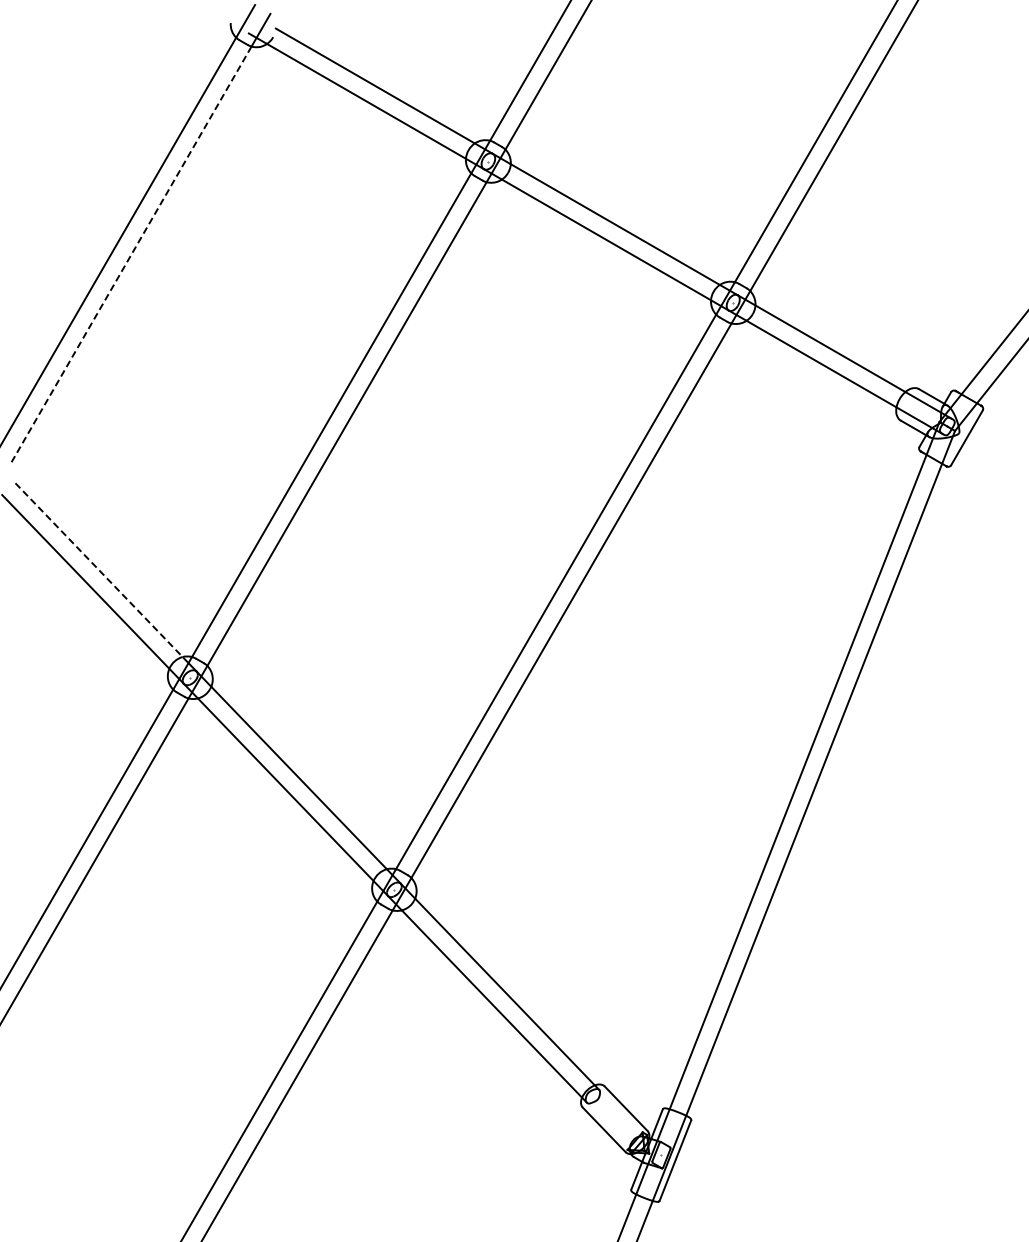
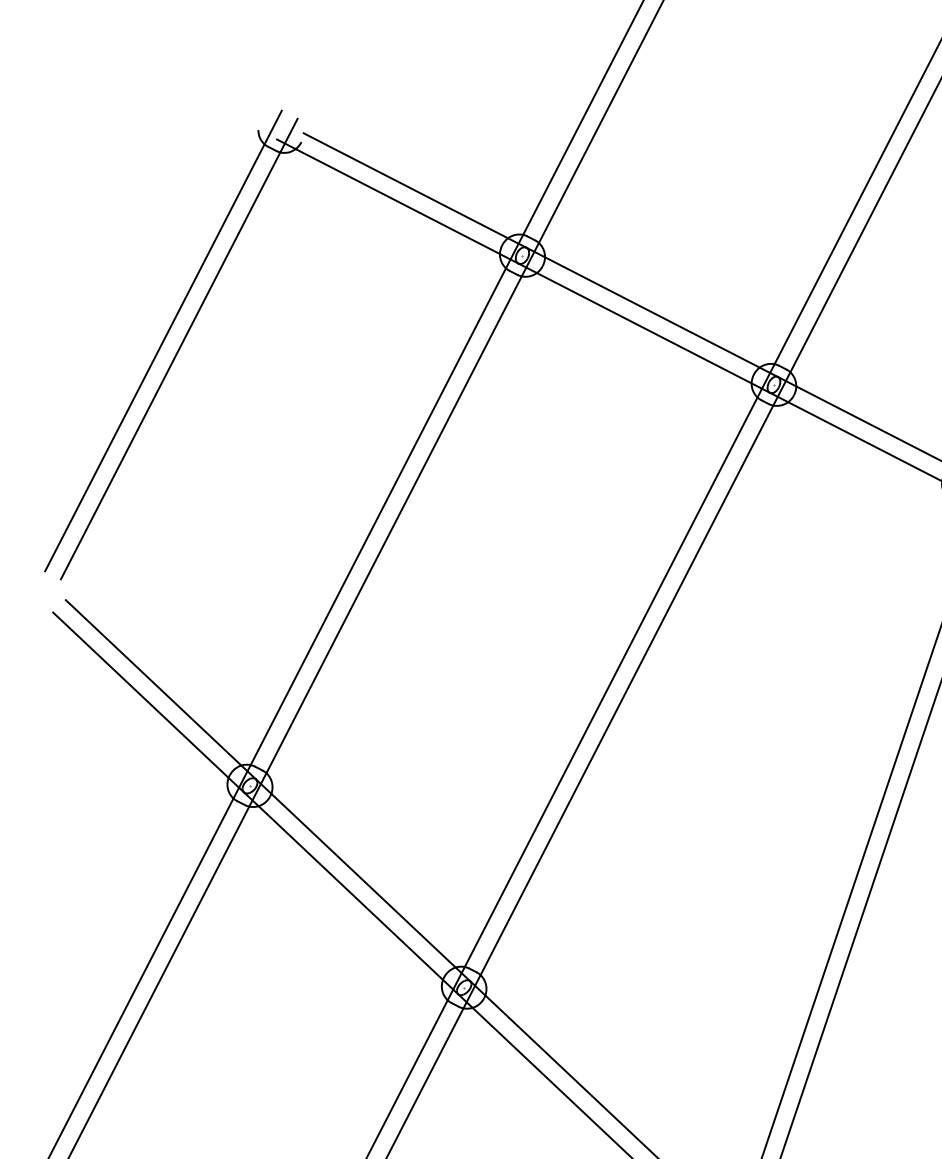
line: (131, 254) -> (170, 365), dashed -> solid
line: (102, 573) -> (157, 686), dashed -> solid

